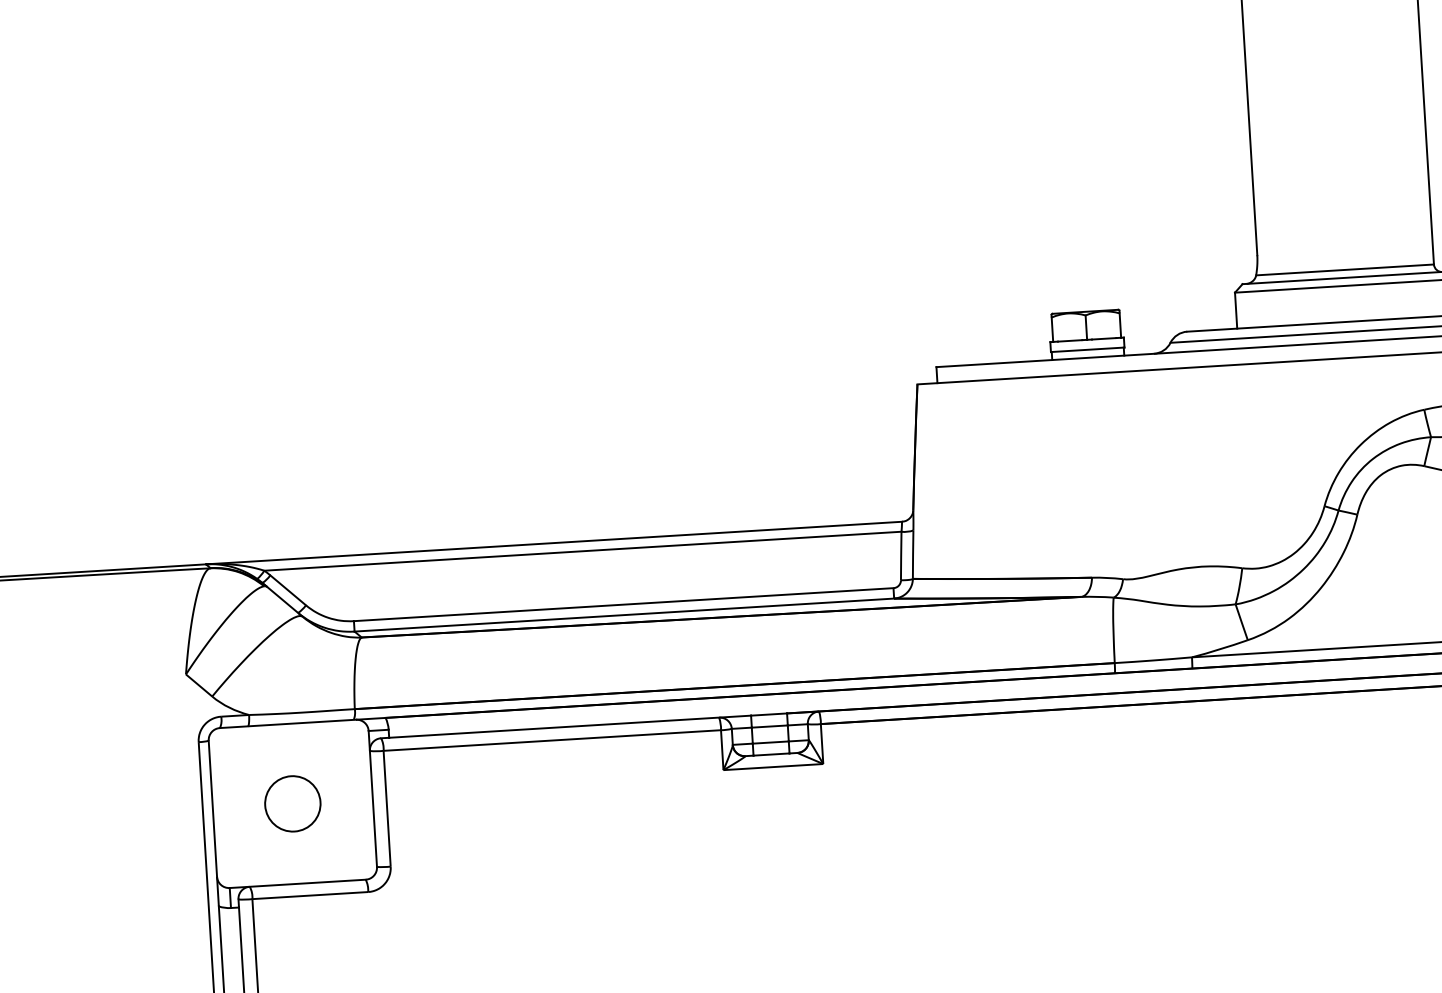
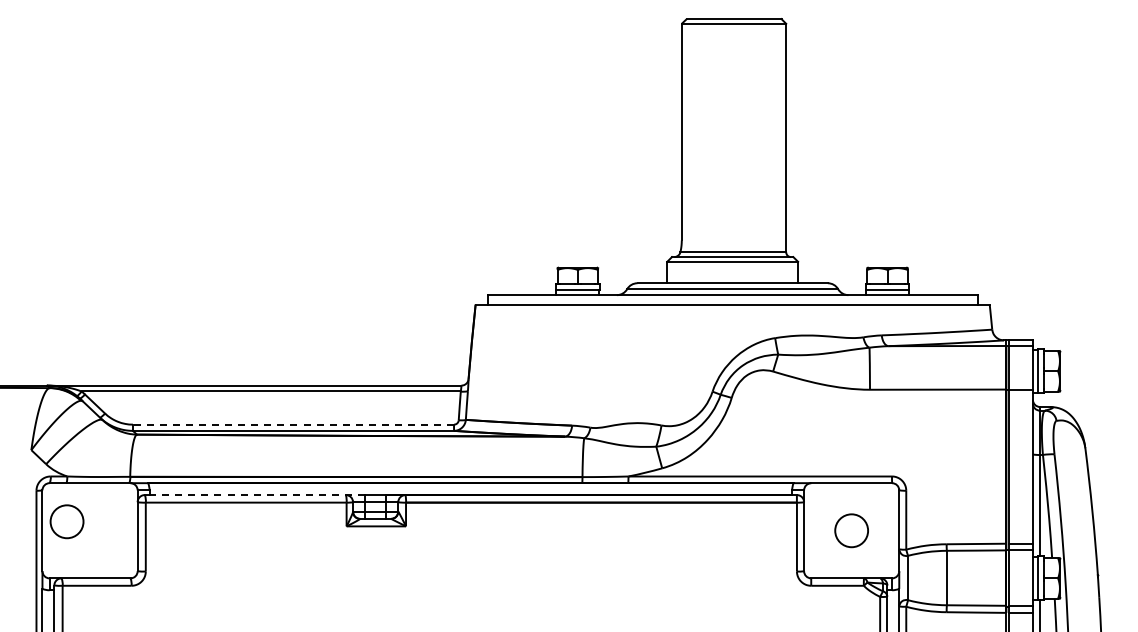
line: (623, 604) -> (293, 424), solid -> dashed
line: (570, 727) -> (257, 495), solid -> dashed
circle: (291, 803) -> (66, 521), moved

